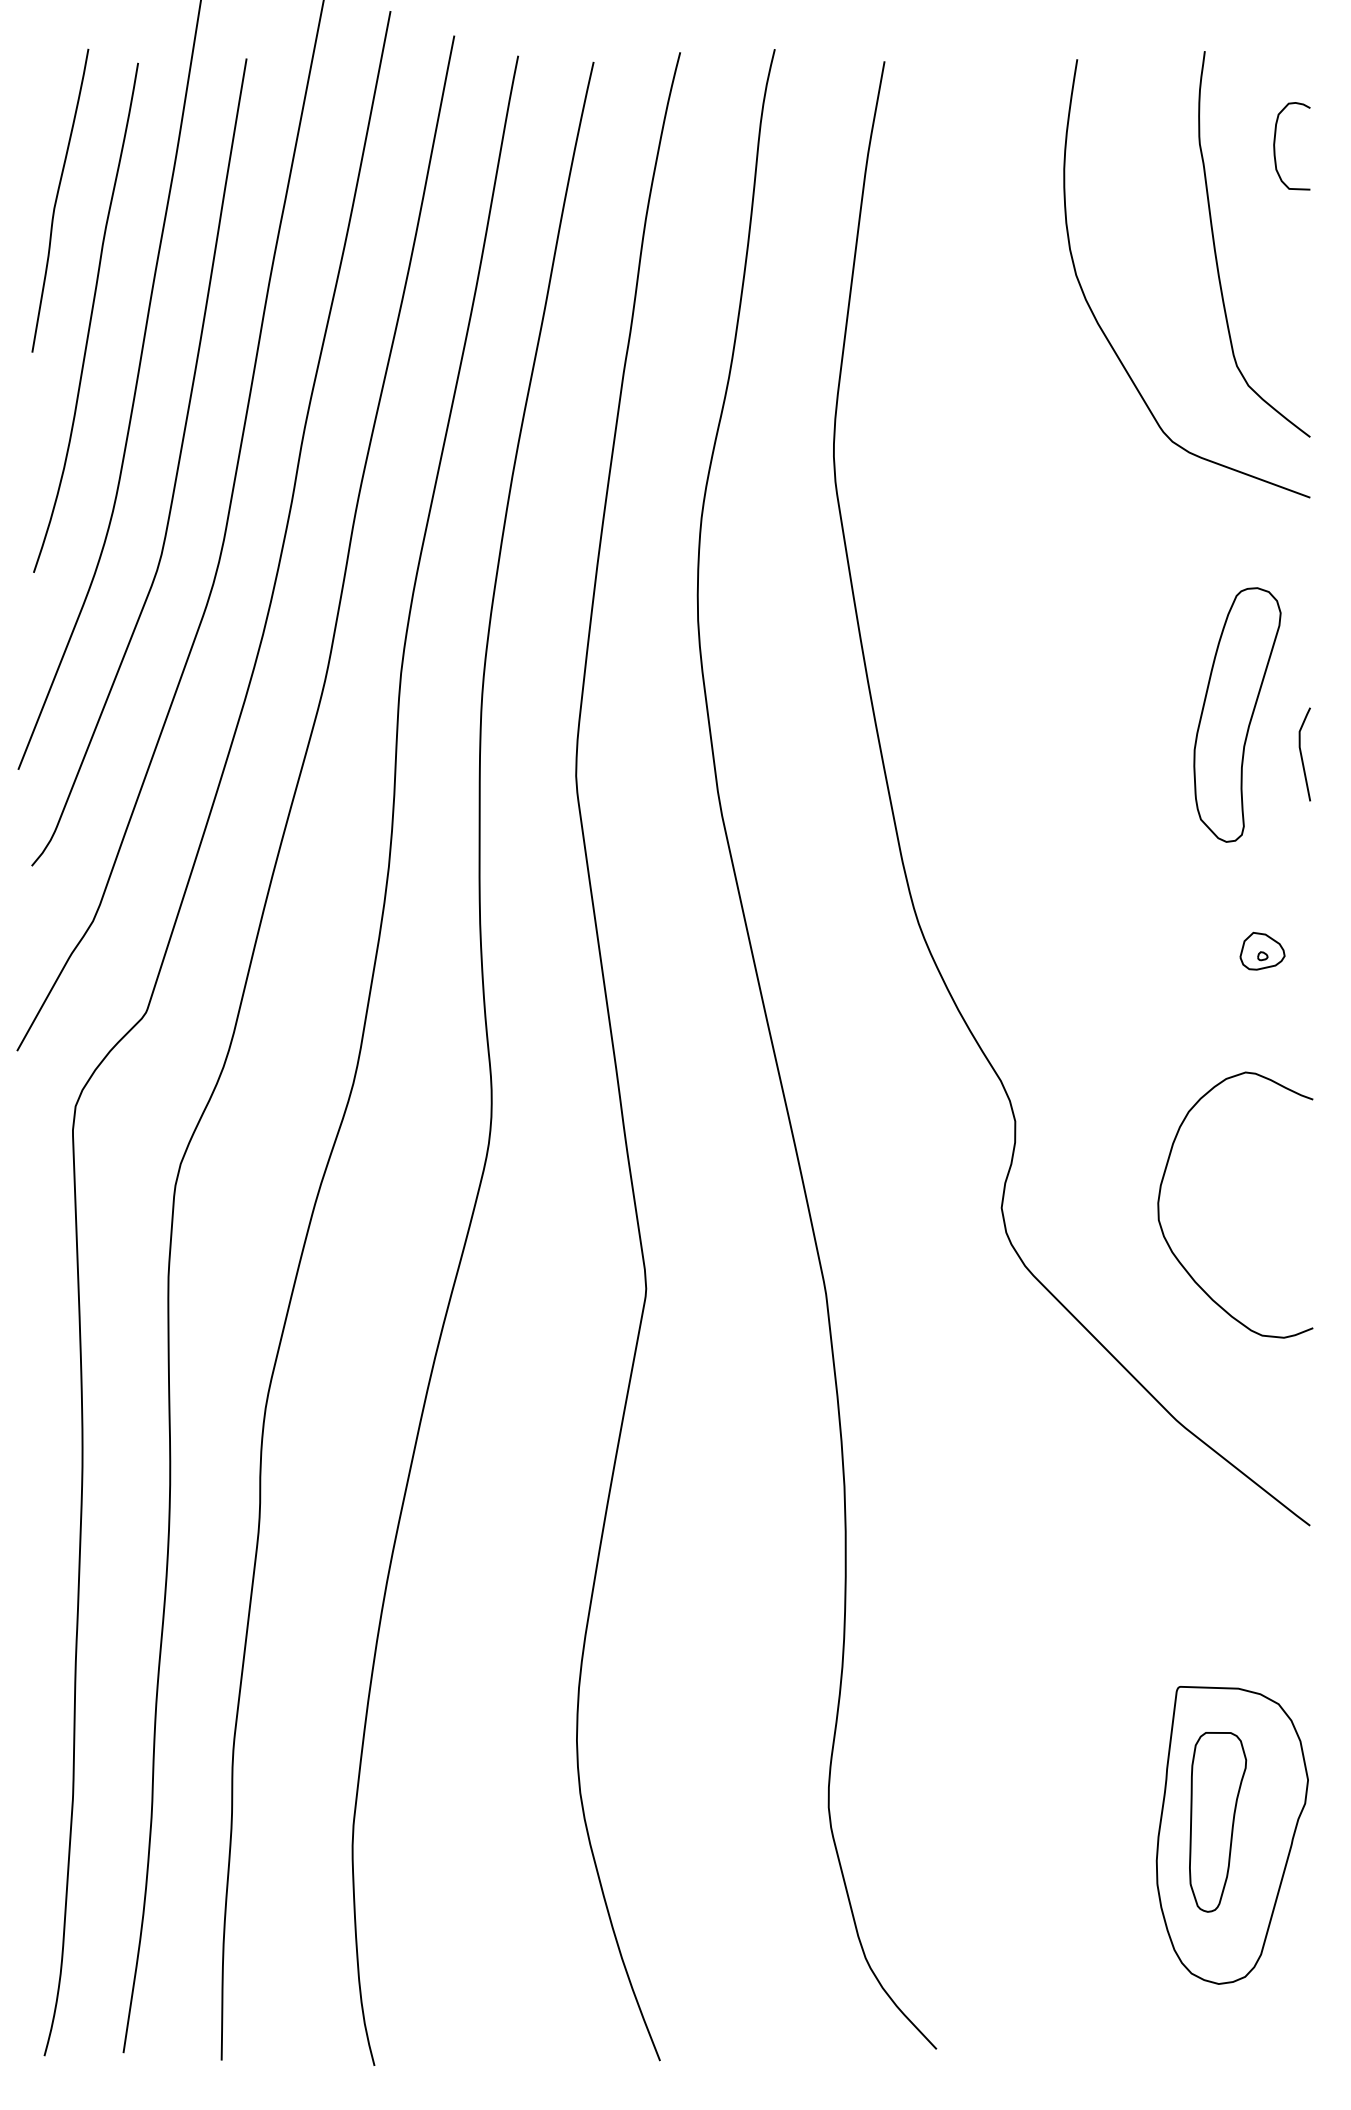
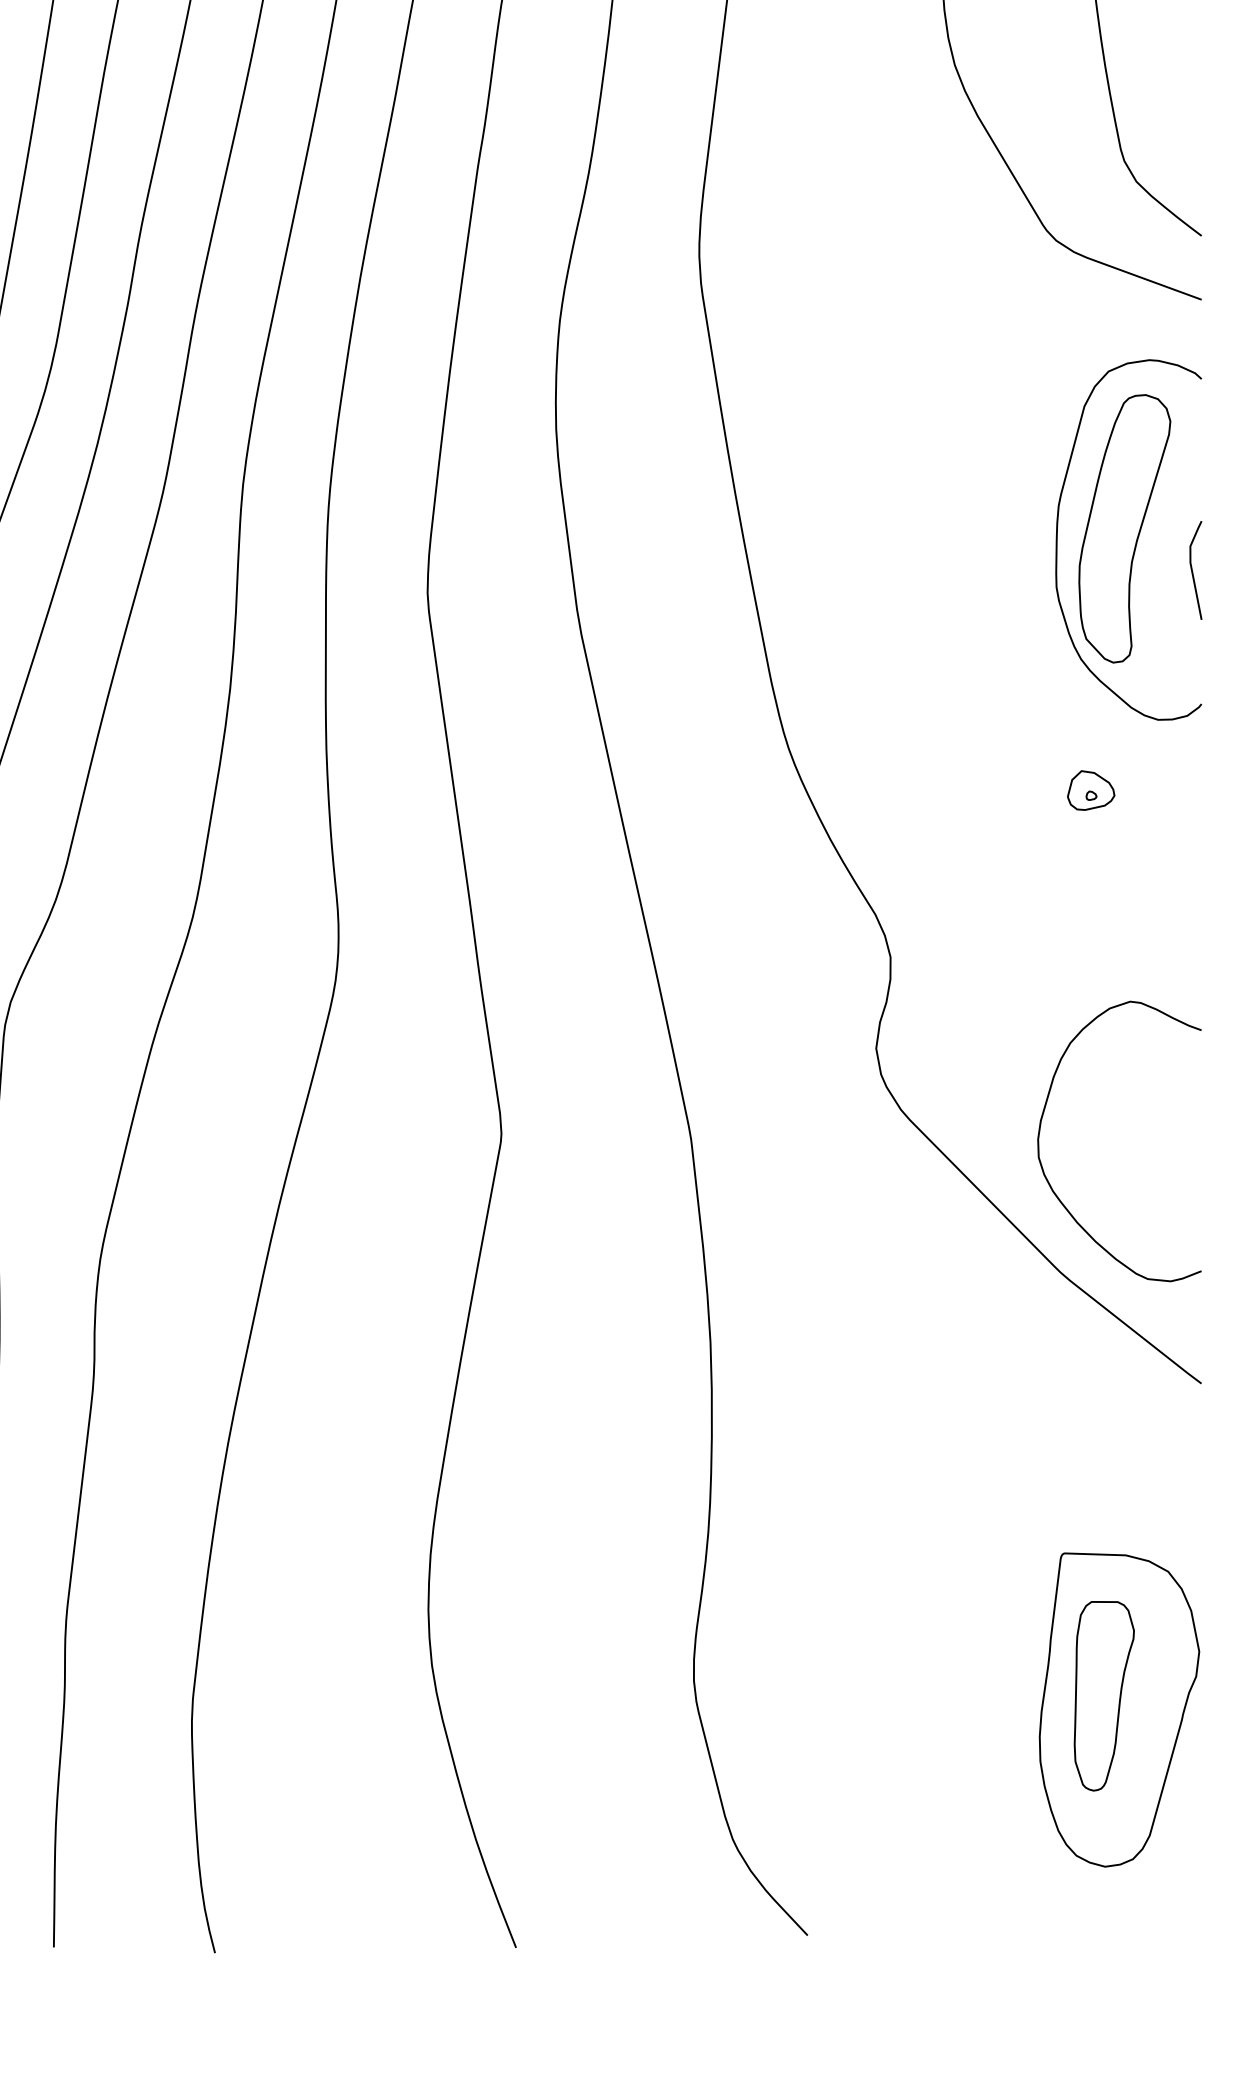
curve: (1174, 715) -> (1058, 529), added
part: (1262, 950) -> (1091, 789), moved
curve: (1160, 1196) -> (1040, 1132), moved

